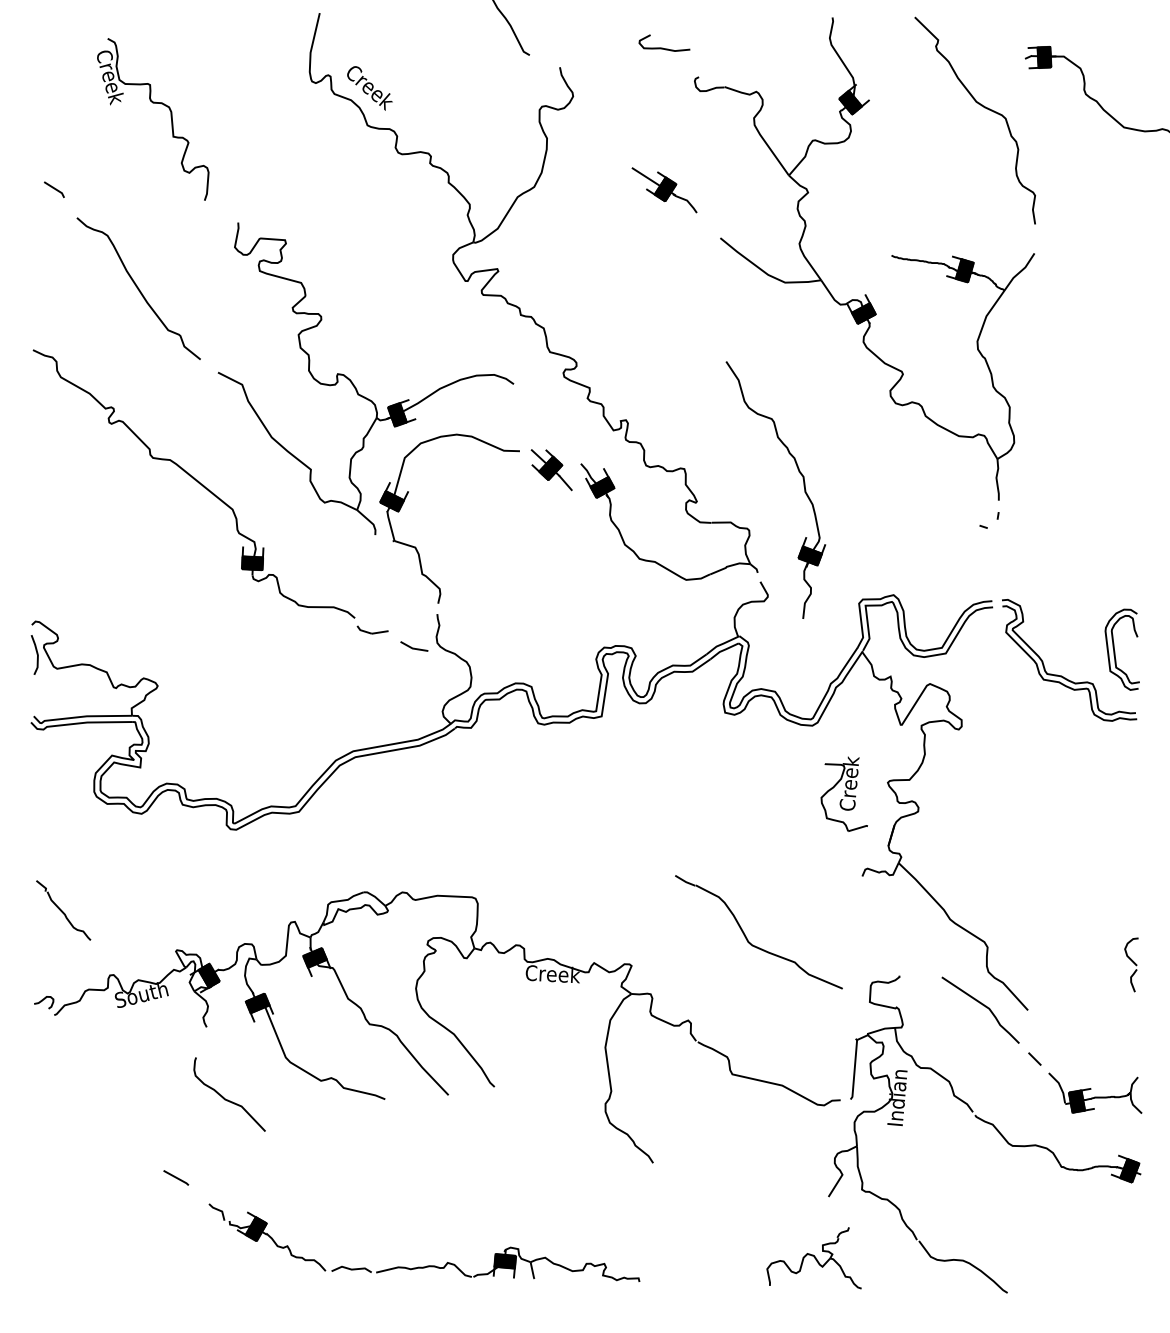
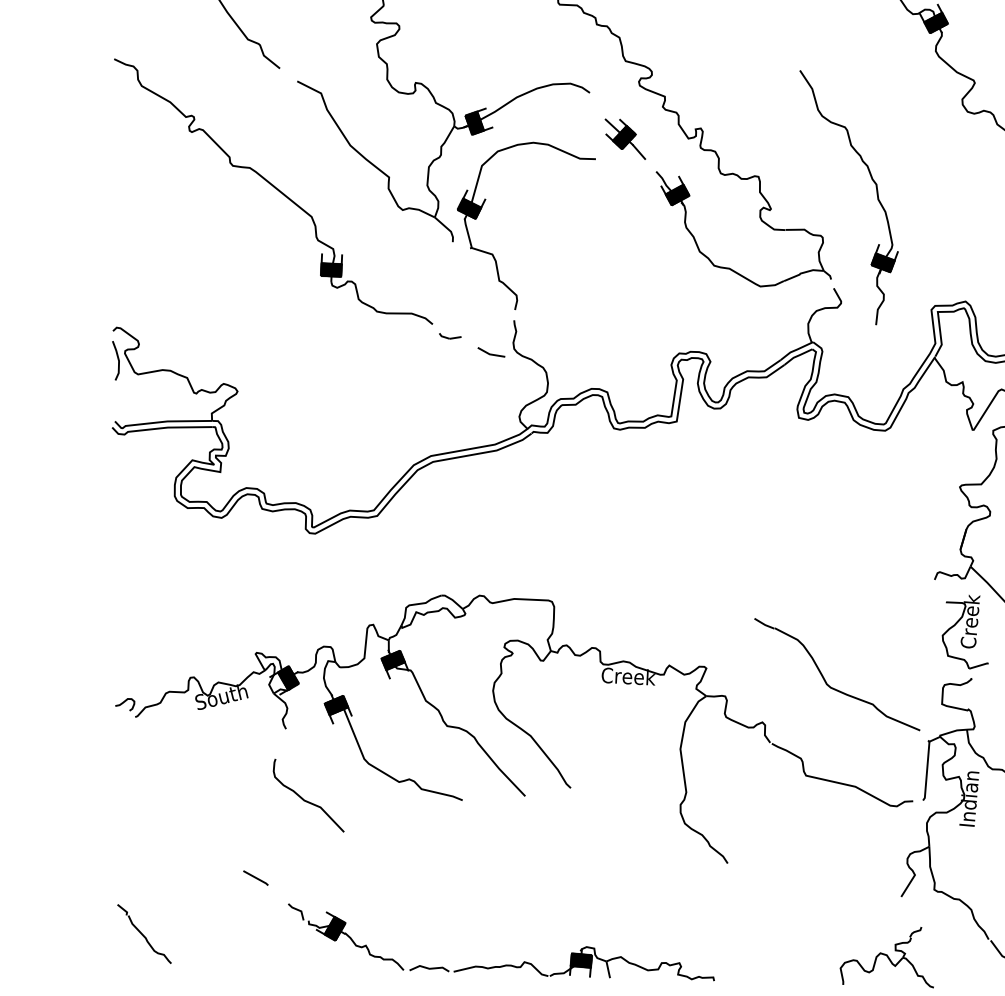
part: (551, 470) -> (625, 139), moved
part: (372, 630) -> (450, 336), size x0.71
part: (843, 793) -> (964, 631), moved
part: (63, 910) -> (144, 934), moved
part: (748, 939) -> (826, 681), moved

